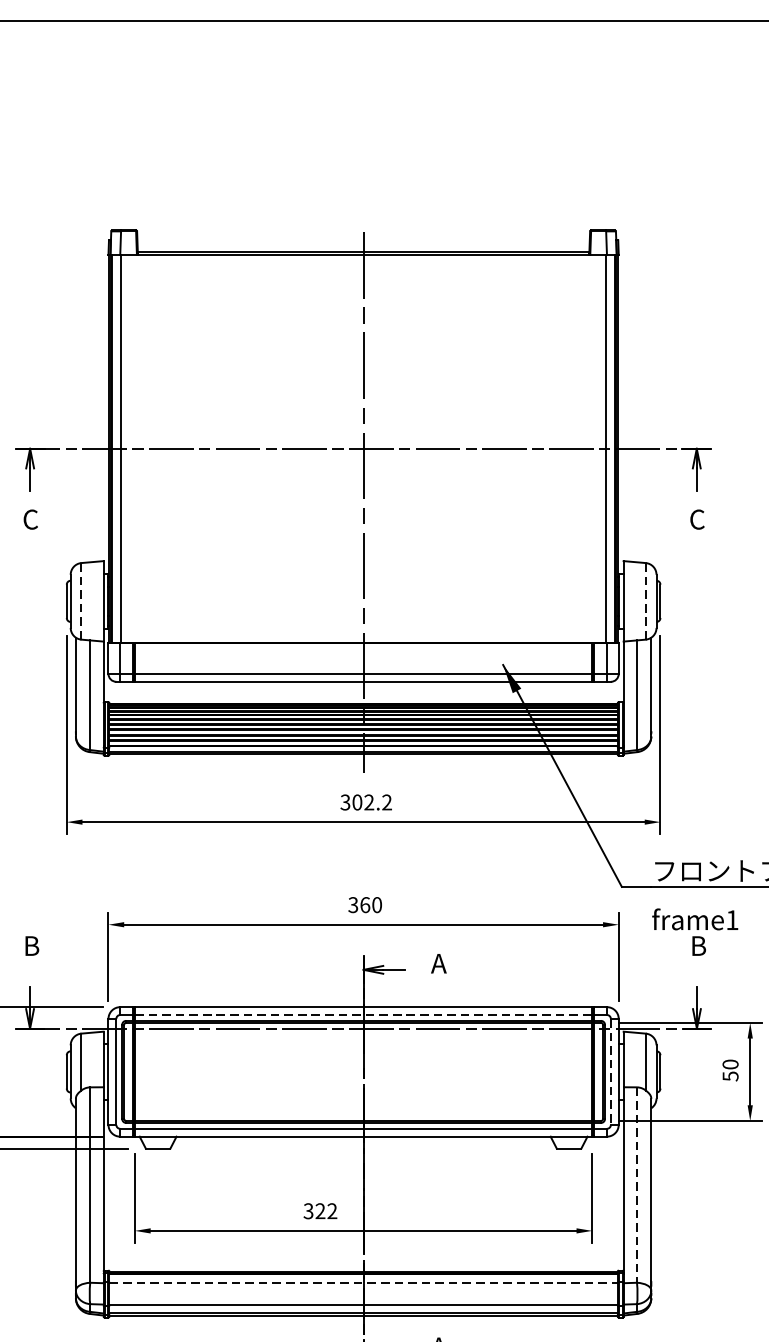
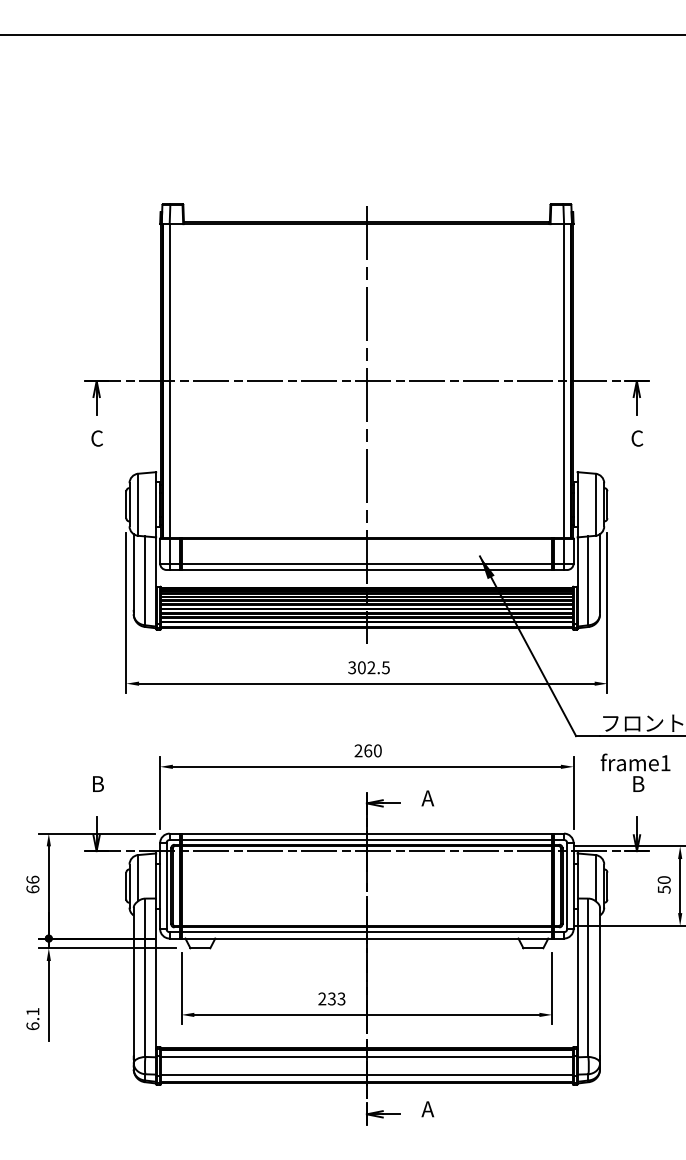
line: (645, 601) -> (595, 504), dashed -> solid
line: (81, 602) -> (138, 505), dashed -> solid
text: (386, 802) -> (385, 667), 302.2 -> 302.5
text: (353, 905) -> (358, 751), 360 -> 260
line: (364, 1014) -> (367, 839), dashed -> solid
line: (611, 1072) -> (567, 886), dashed -> solid
line: (637, 1185) -> (588, 978), dashed -> solid
text: (319, 1211) -> (331, 999), 322 -> 233
line: (363, 1283) -> (366, 1057), dashed -> solid

